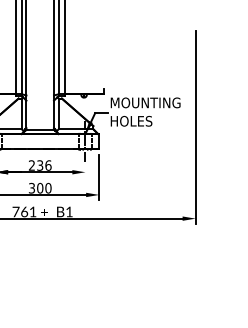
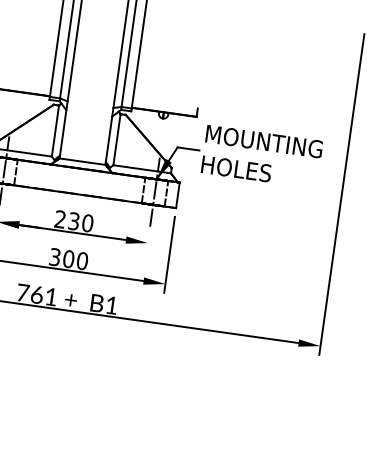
text: (48, 165) -> (87, 223), 236 -> 230

